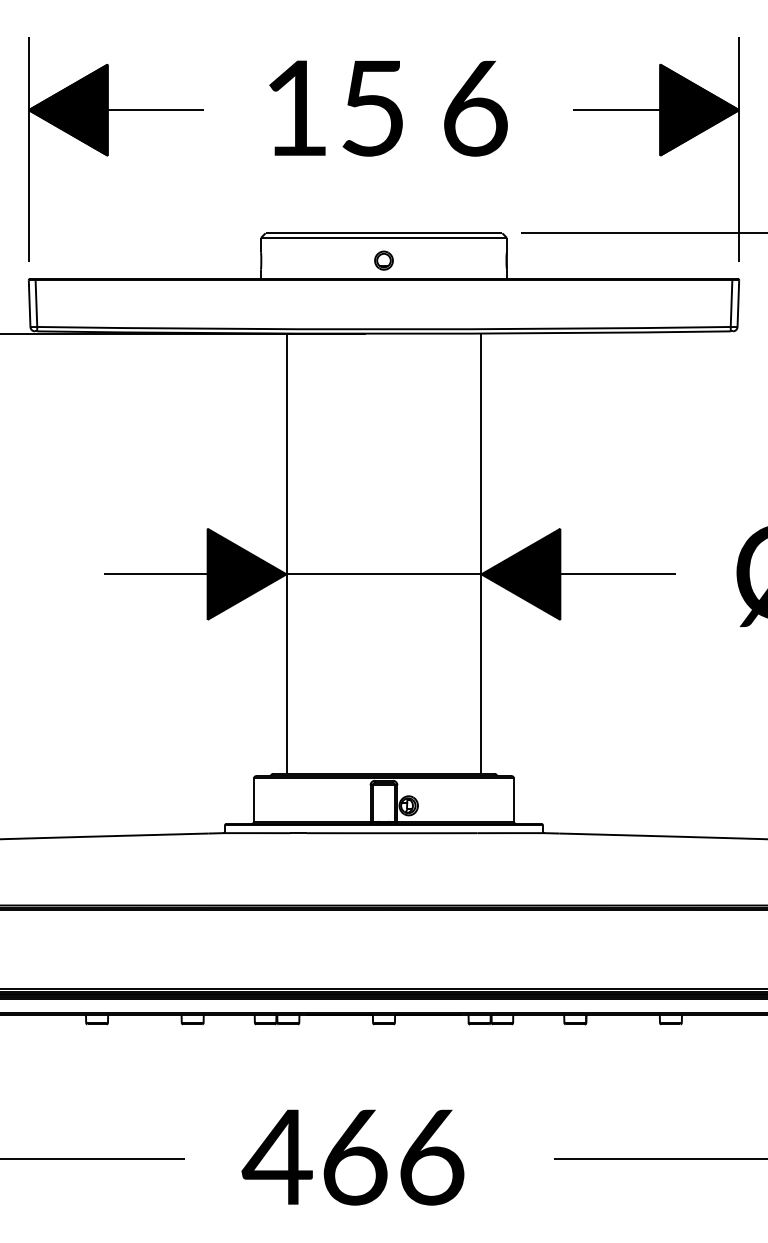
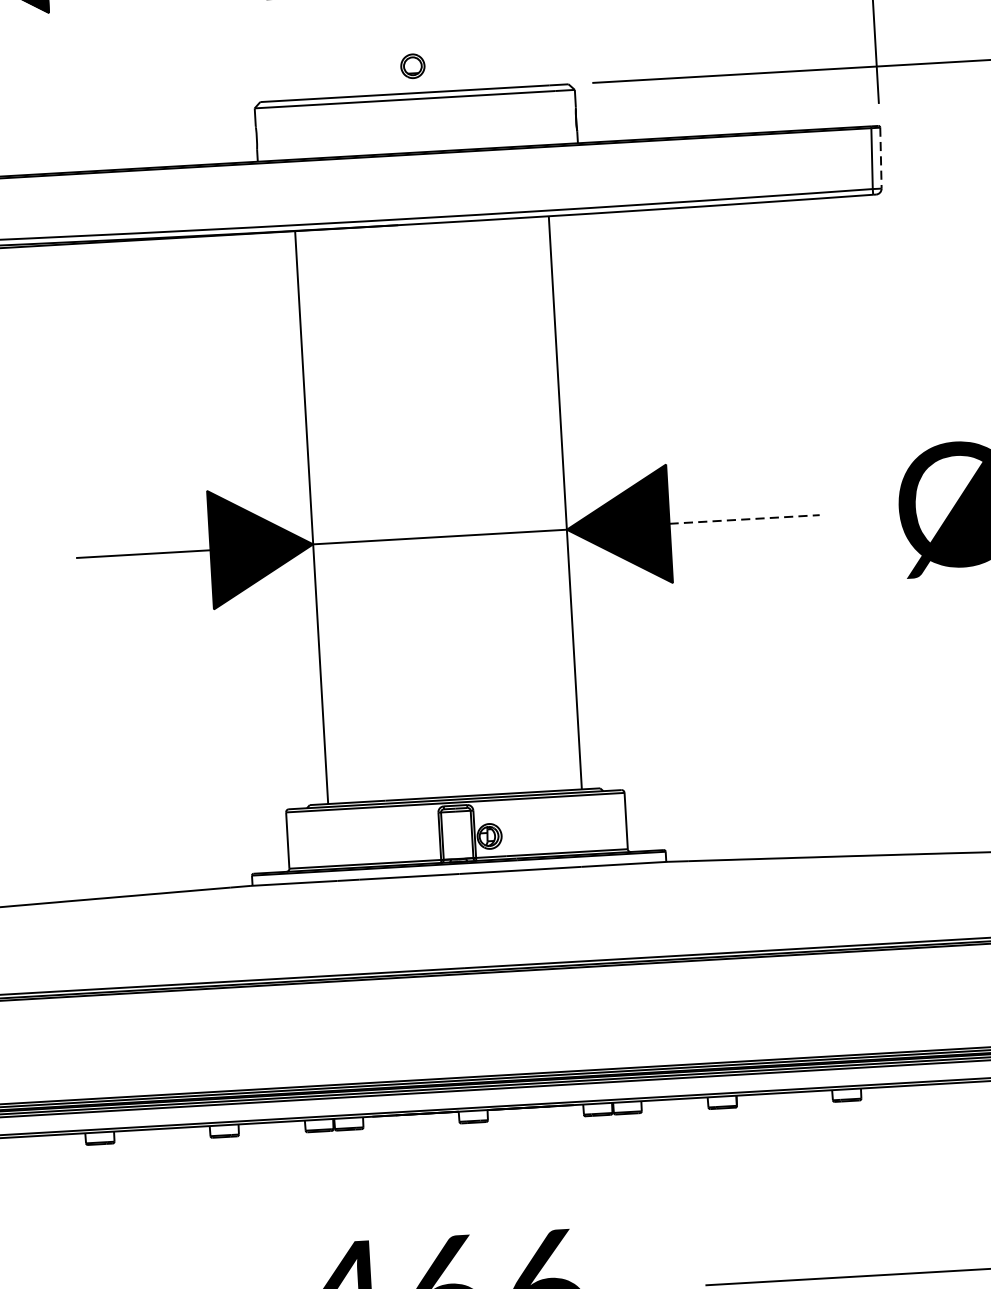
part: (383, 260) -> (412, 66), moved
line: (738, 304) -> (881, 159), solid -> dashed
line: (618, 574) -> (745, 519), solid -> dashed

